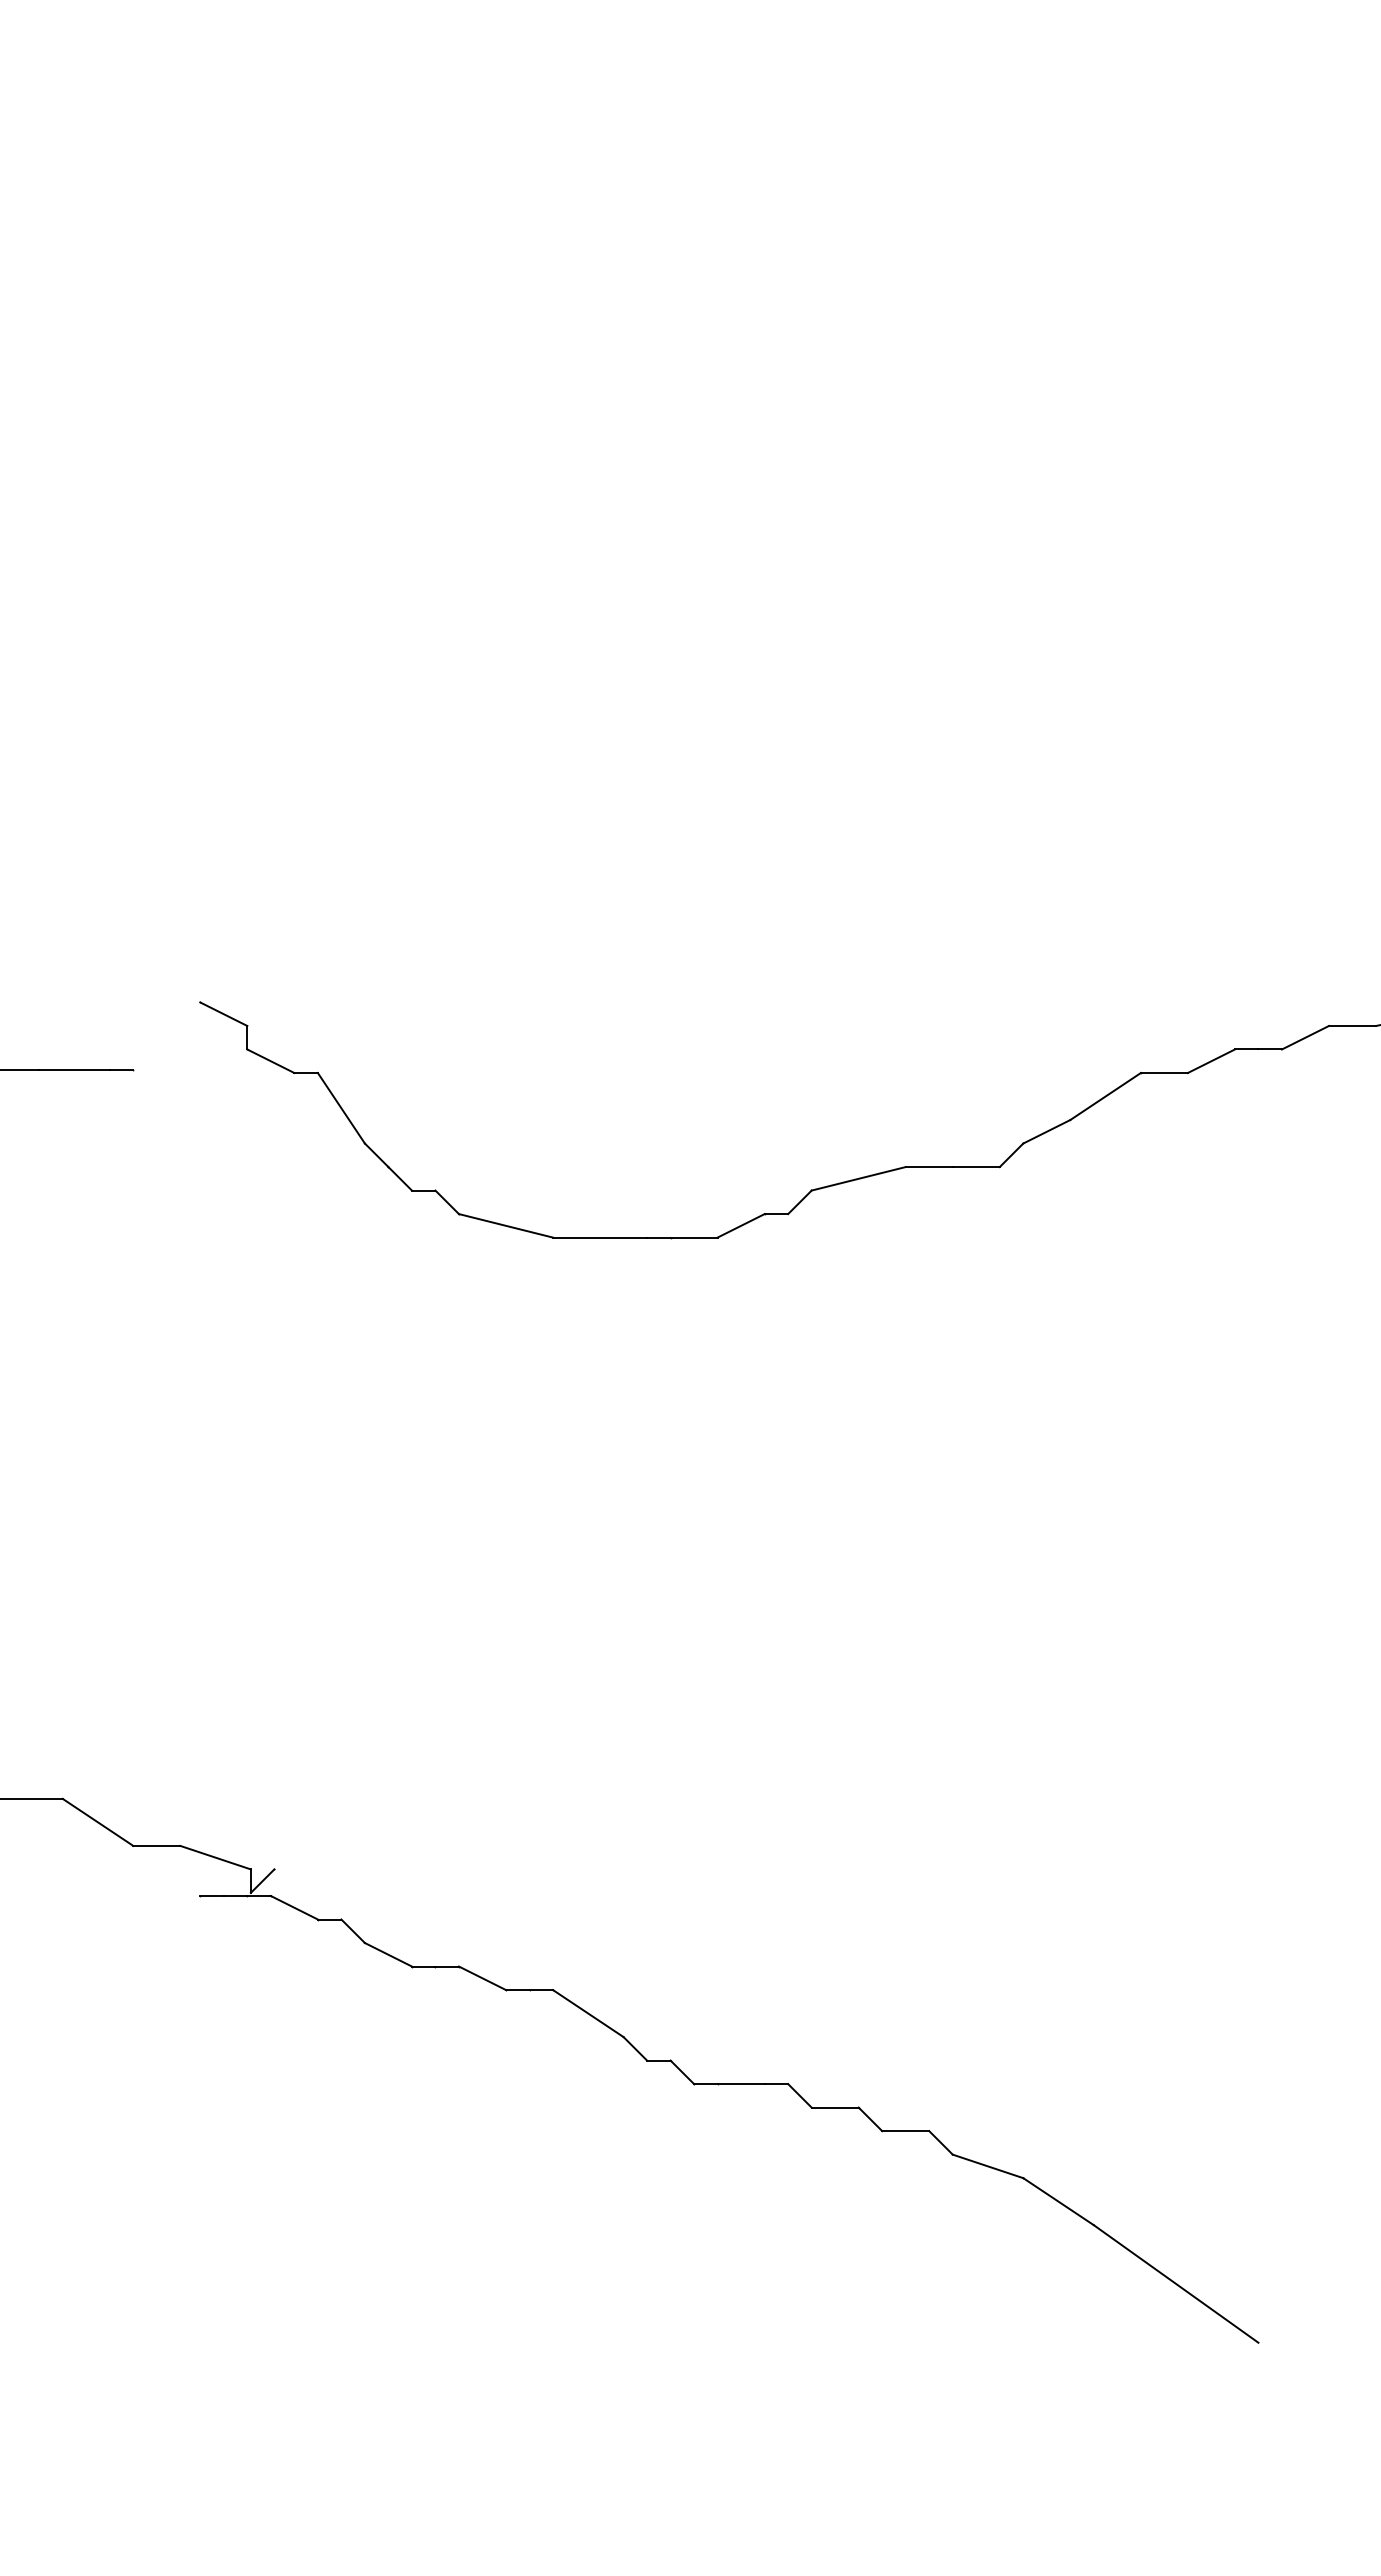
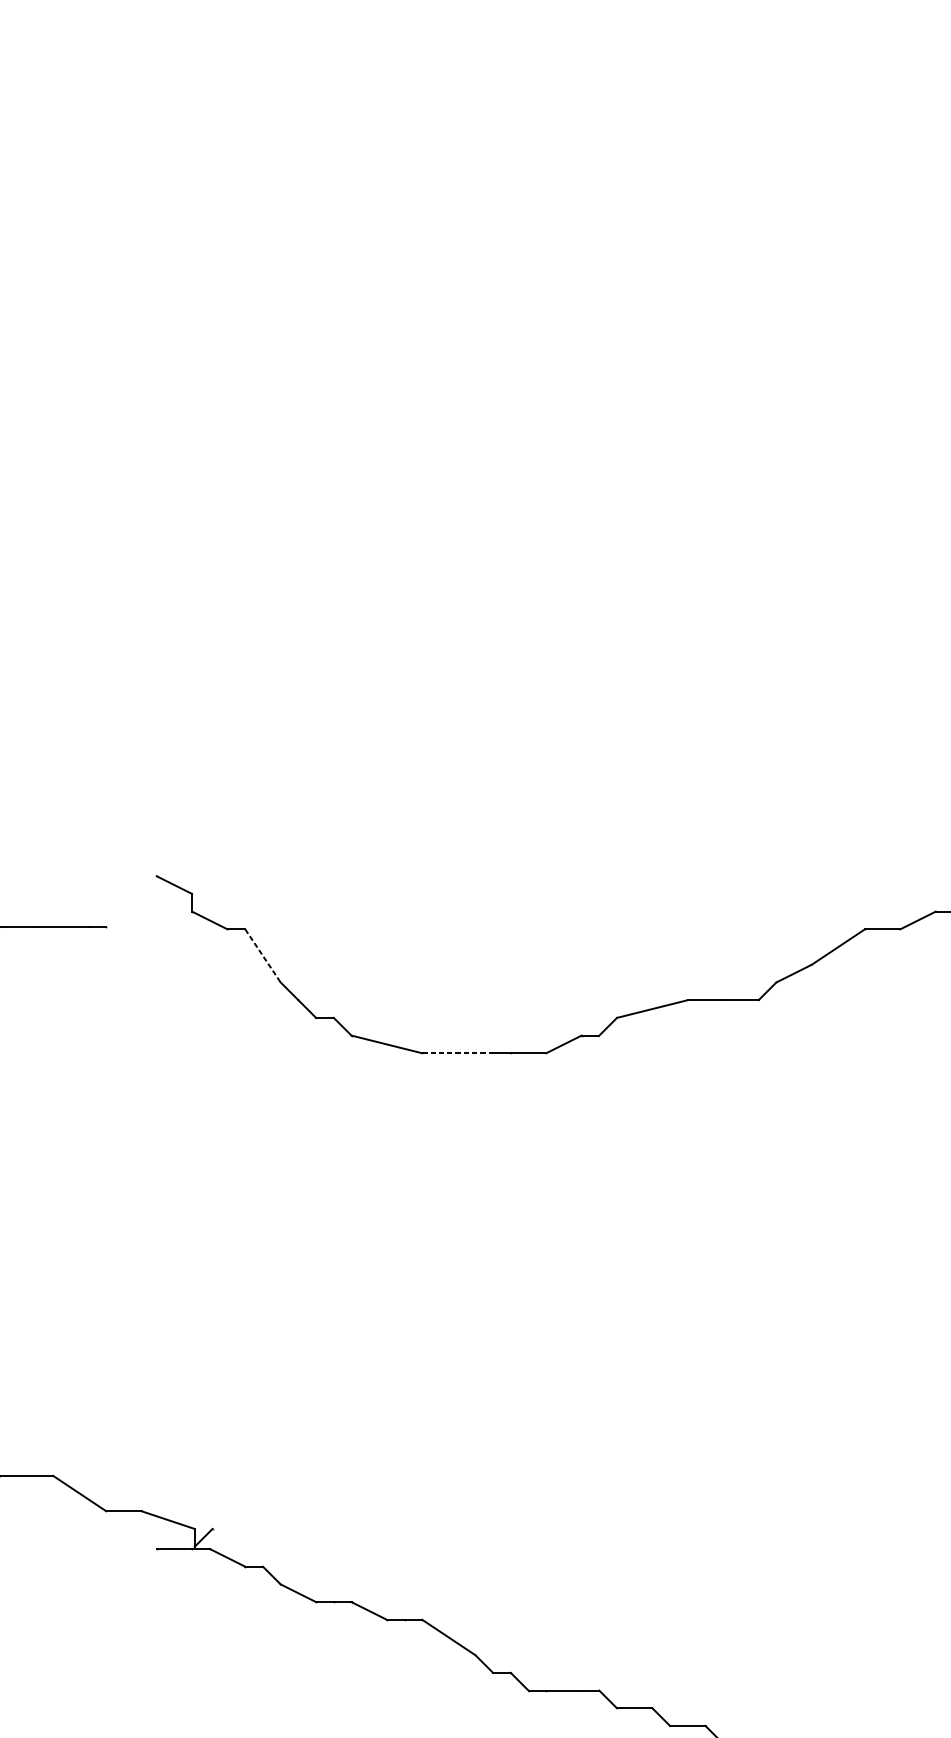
line: (341, 1108) -> (263, 956), solid -> dashed
line: (600, 1237) -> (458, 1053), solid -> dashed

